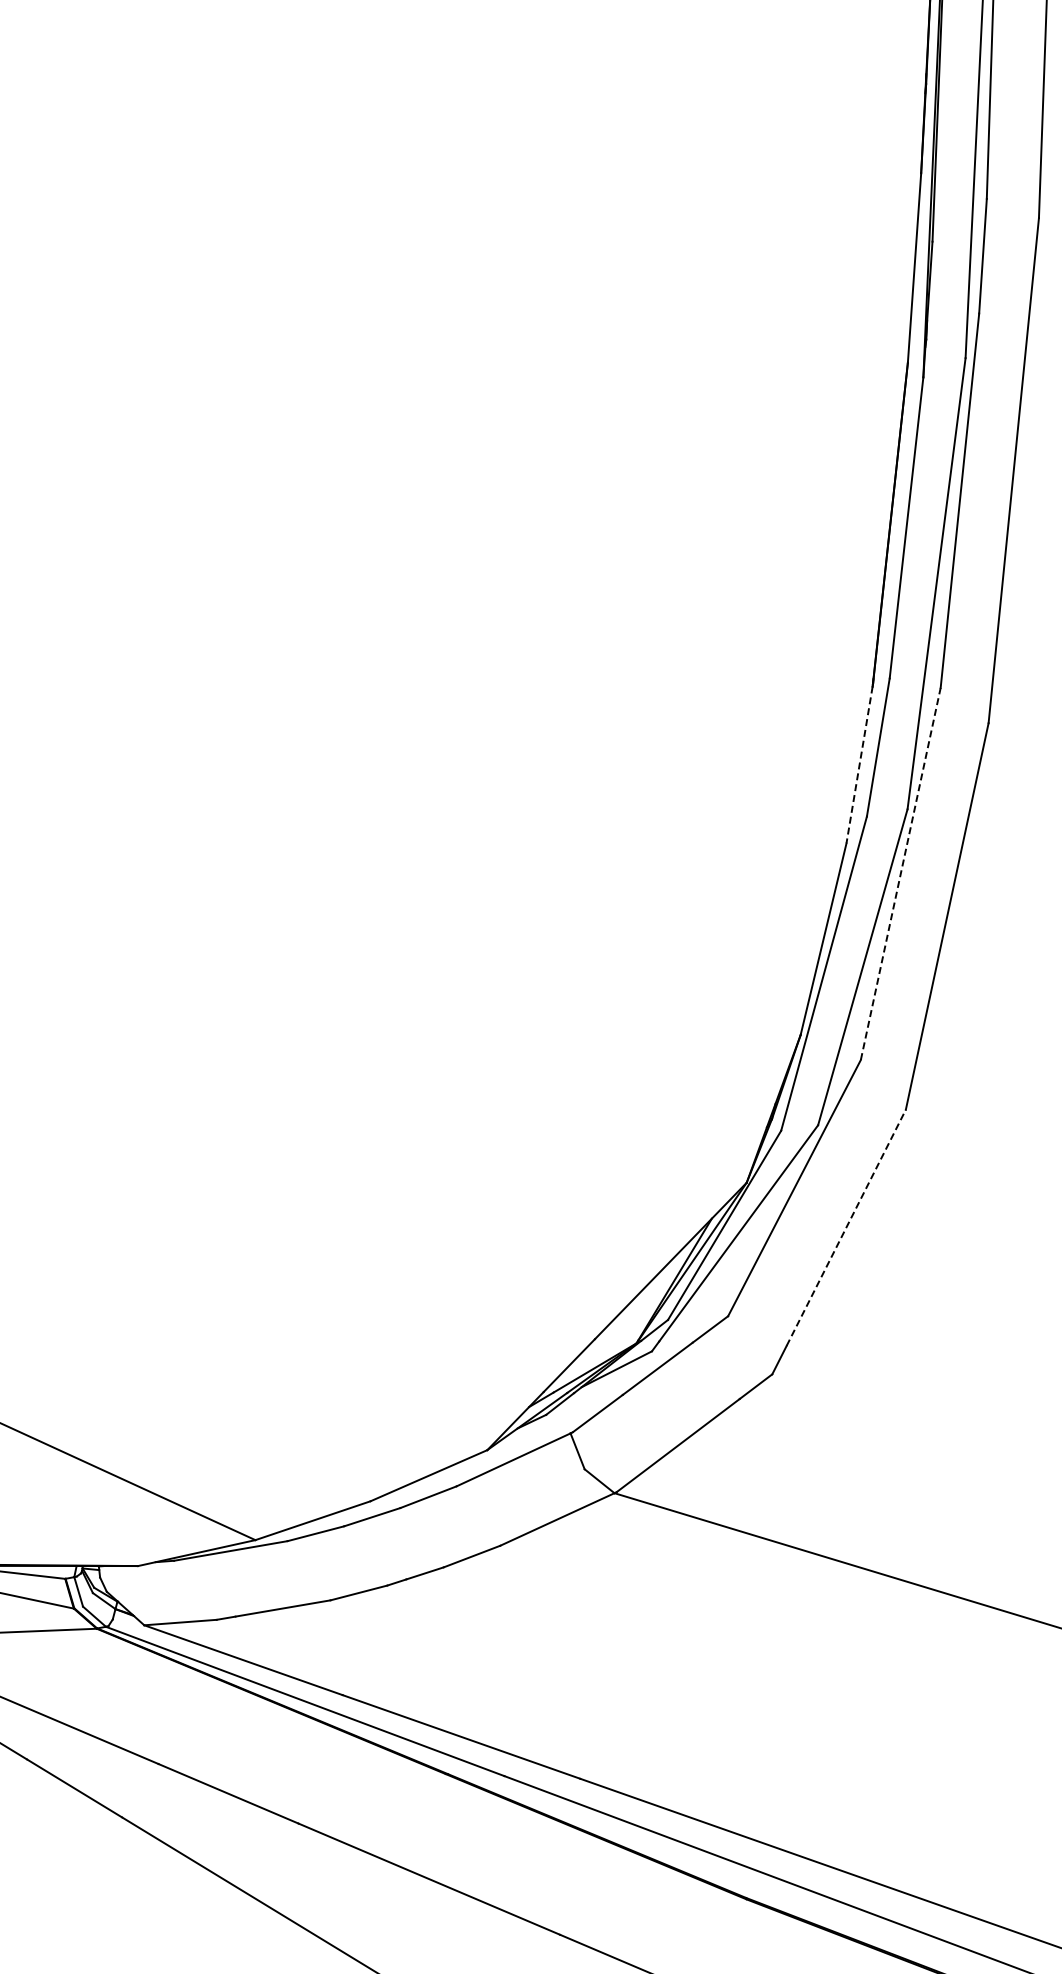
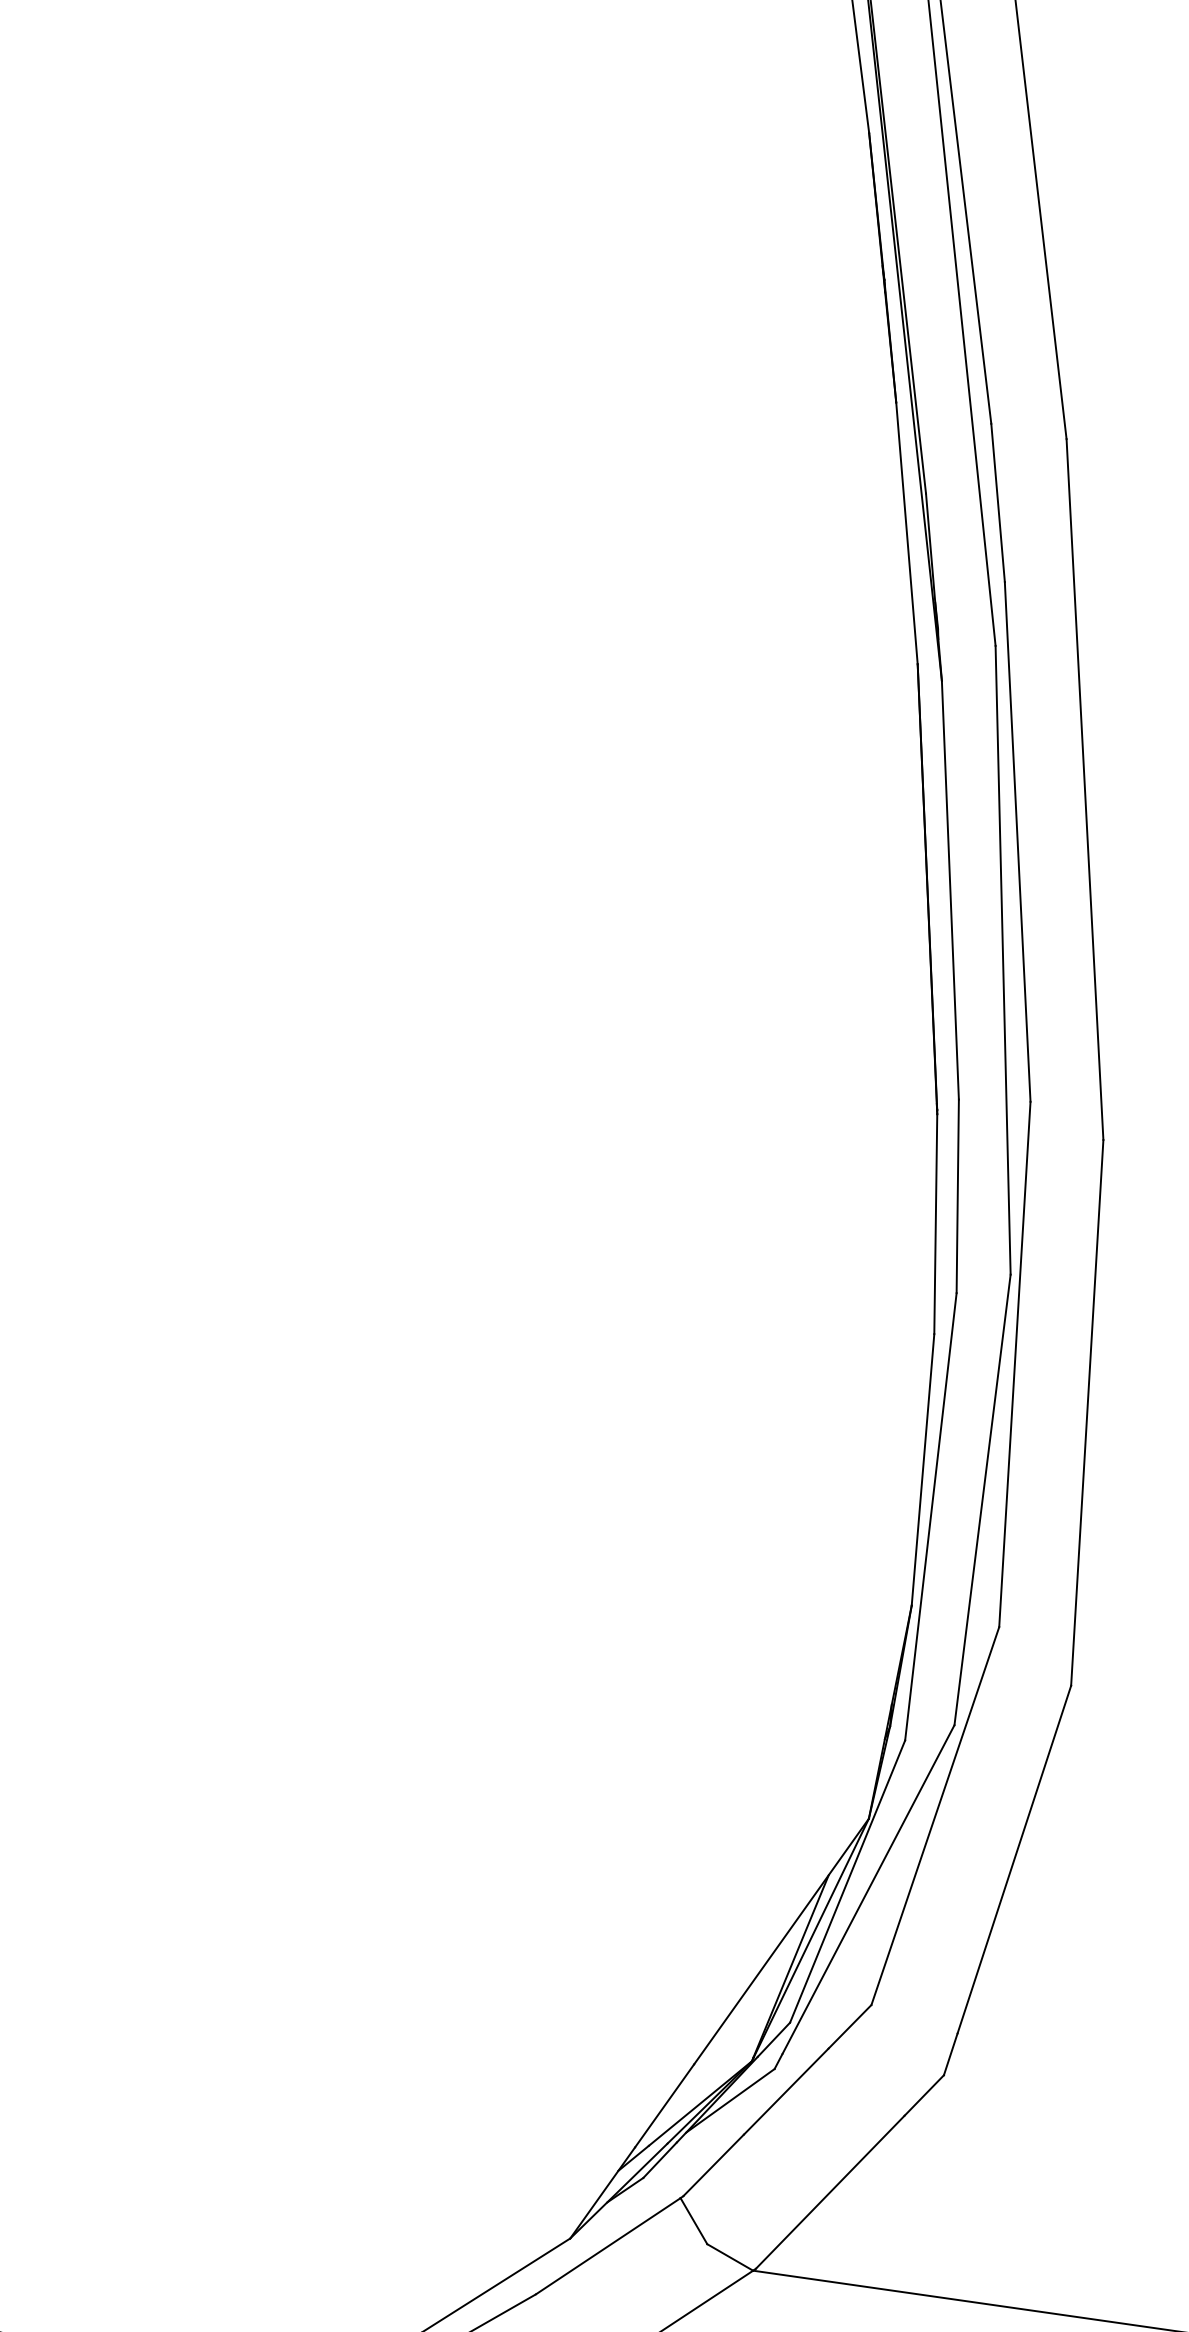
line: (859, 765) -> (935, 1224), dashed -> solid
line: (900, 873) -> (1014, 1363), dashed -> solid
line: (846, 1227) -> (1014, 1859), dashed -> solid

